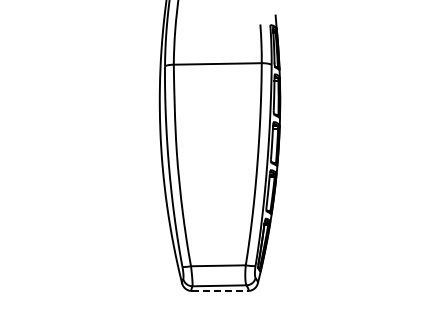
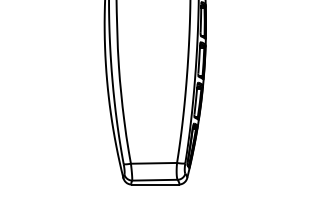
line: (219, 291) -> (154, 184), dashed -> solid

